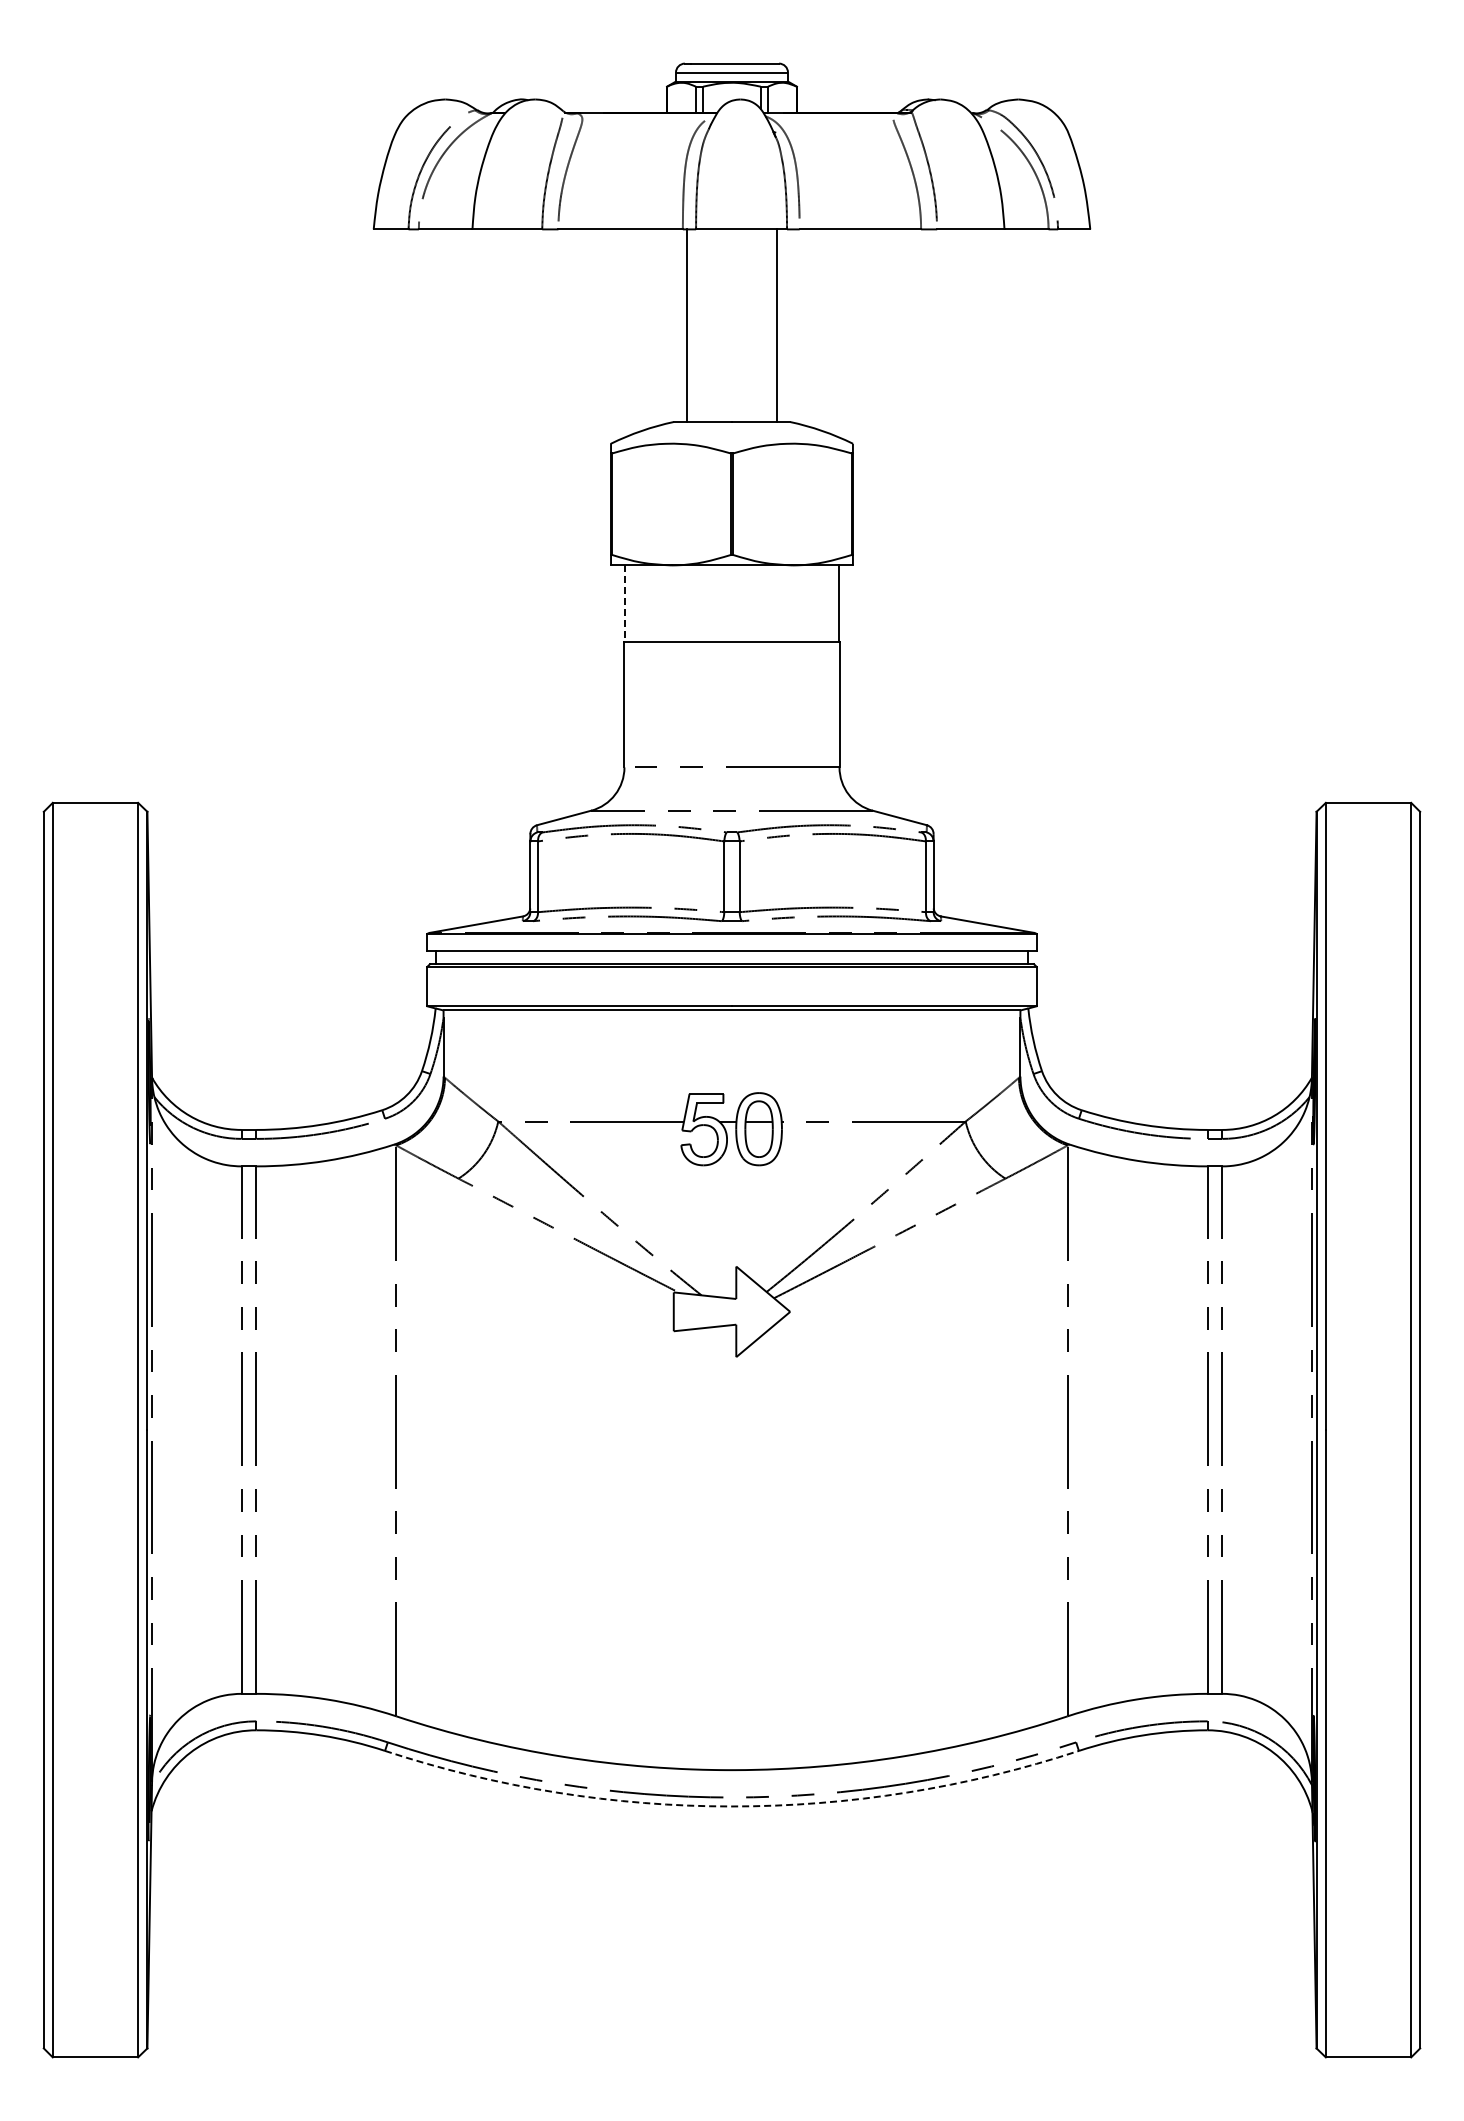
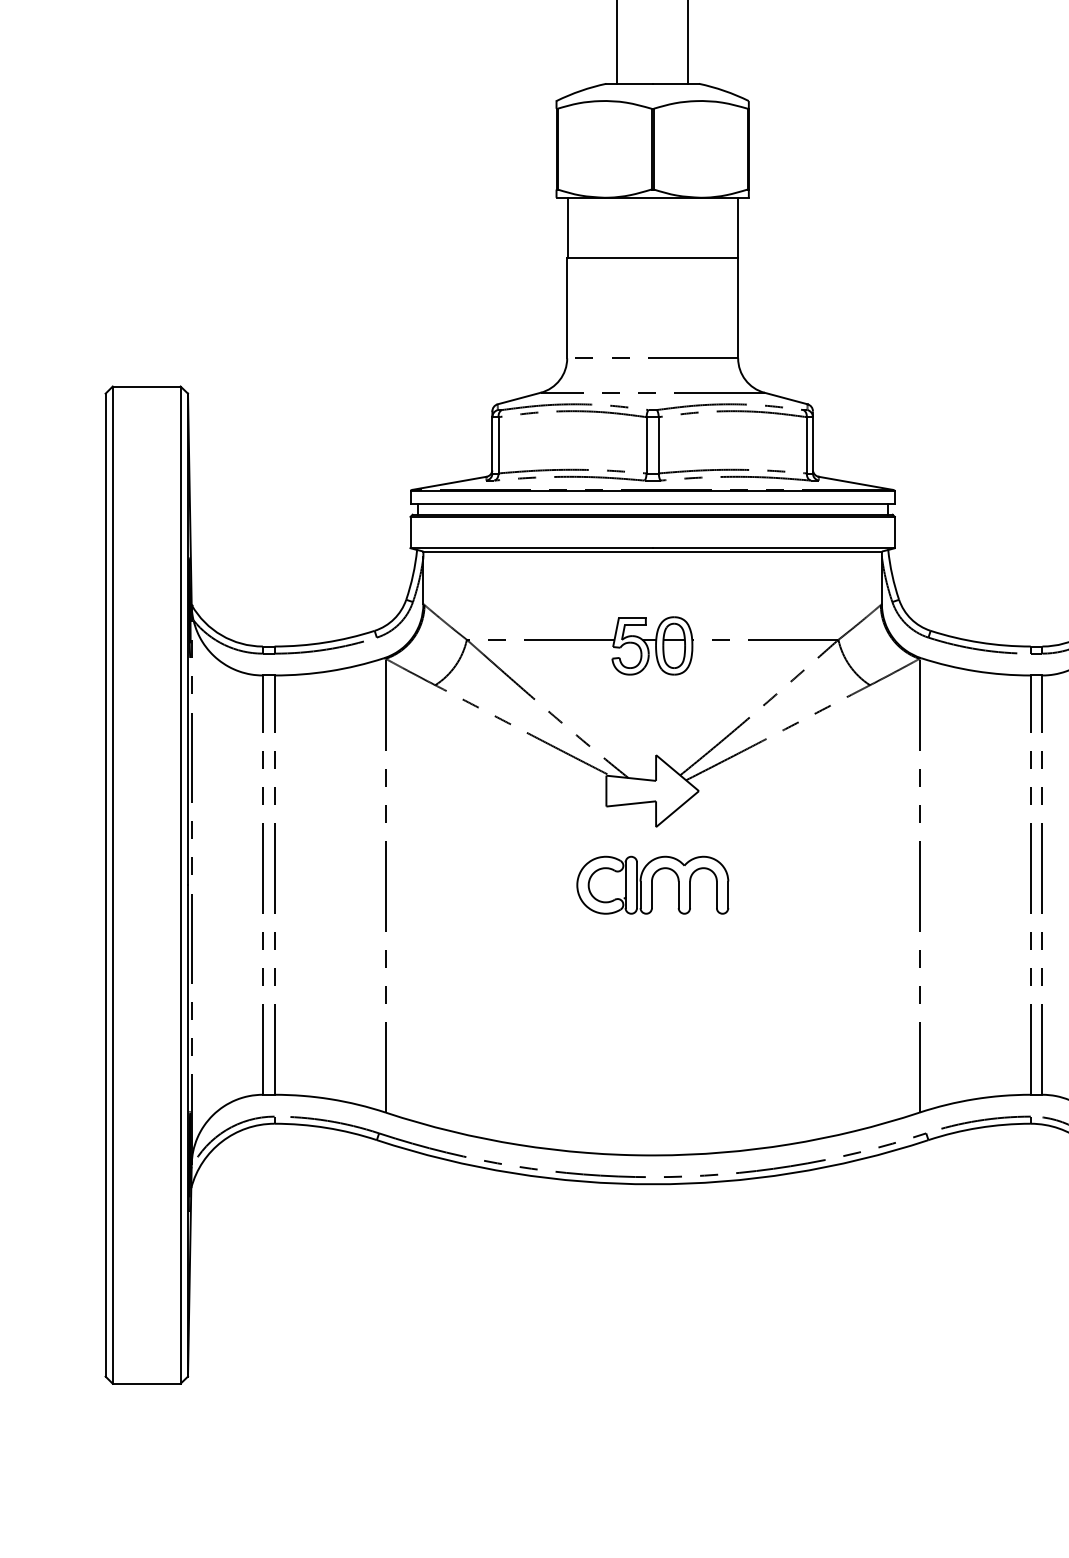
line: (624, 604) -> (567, 228), dashed -> solid
part: (731, 1429) -> (652, 884), added
arc: (731, 1806) -> (652, 1184), dashed -> solid

